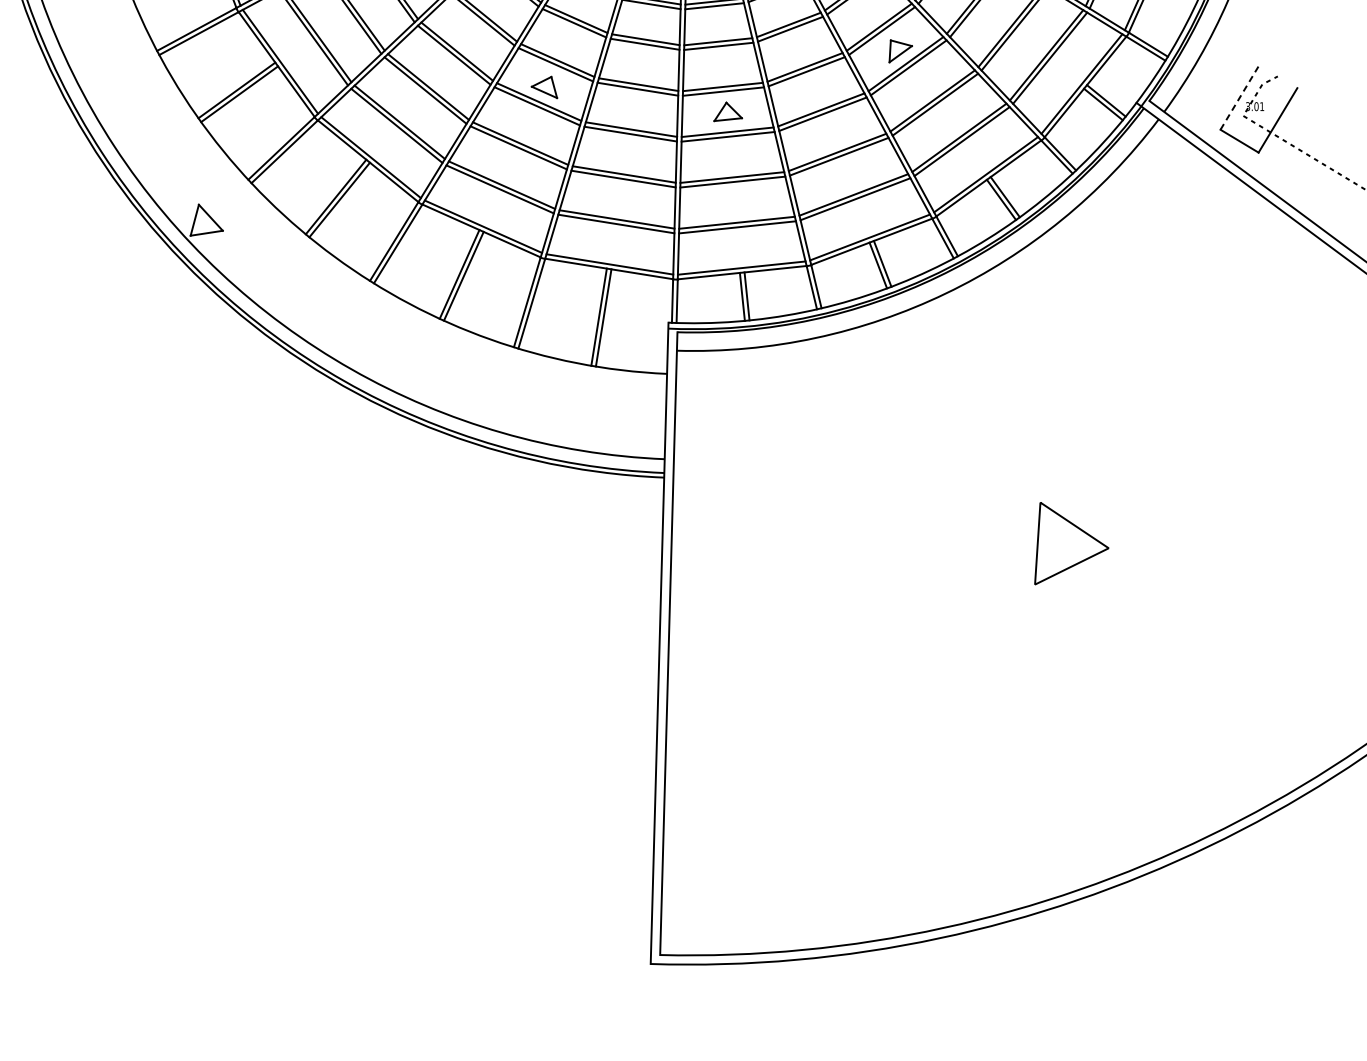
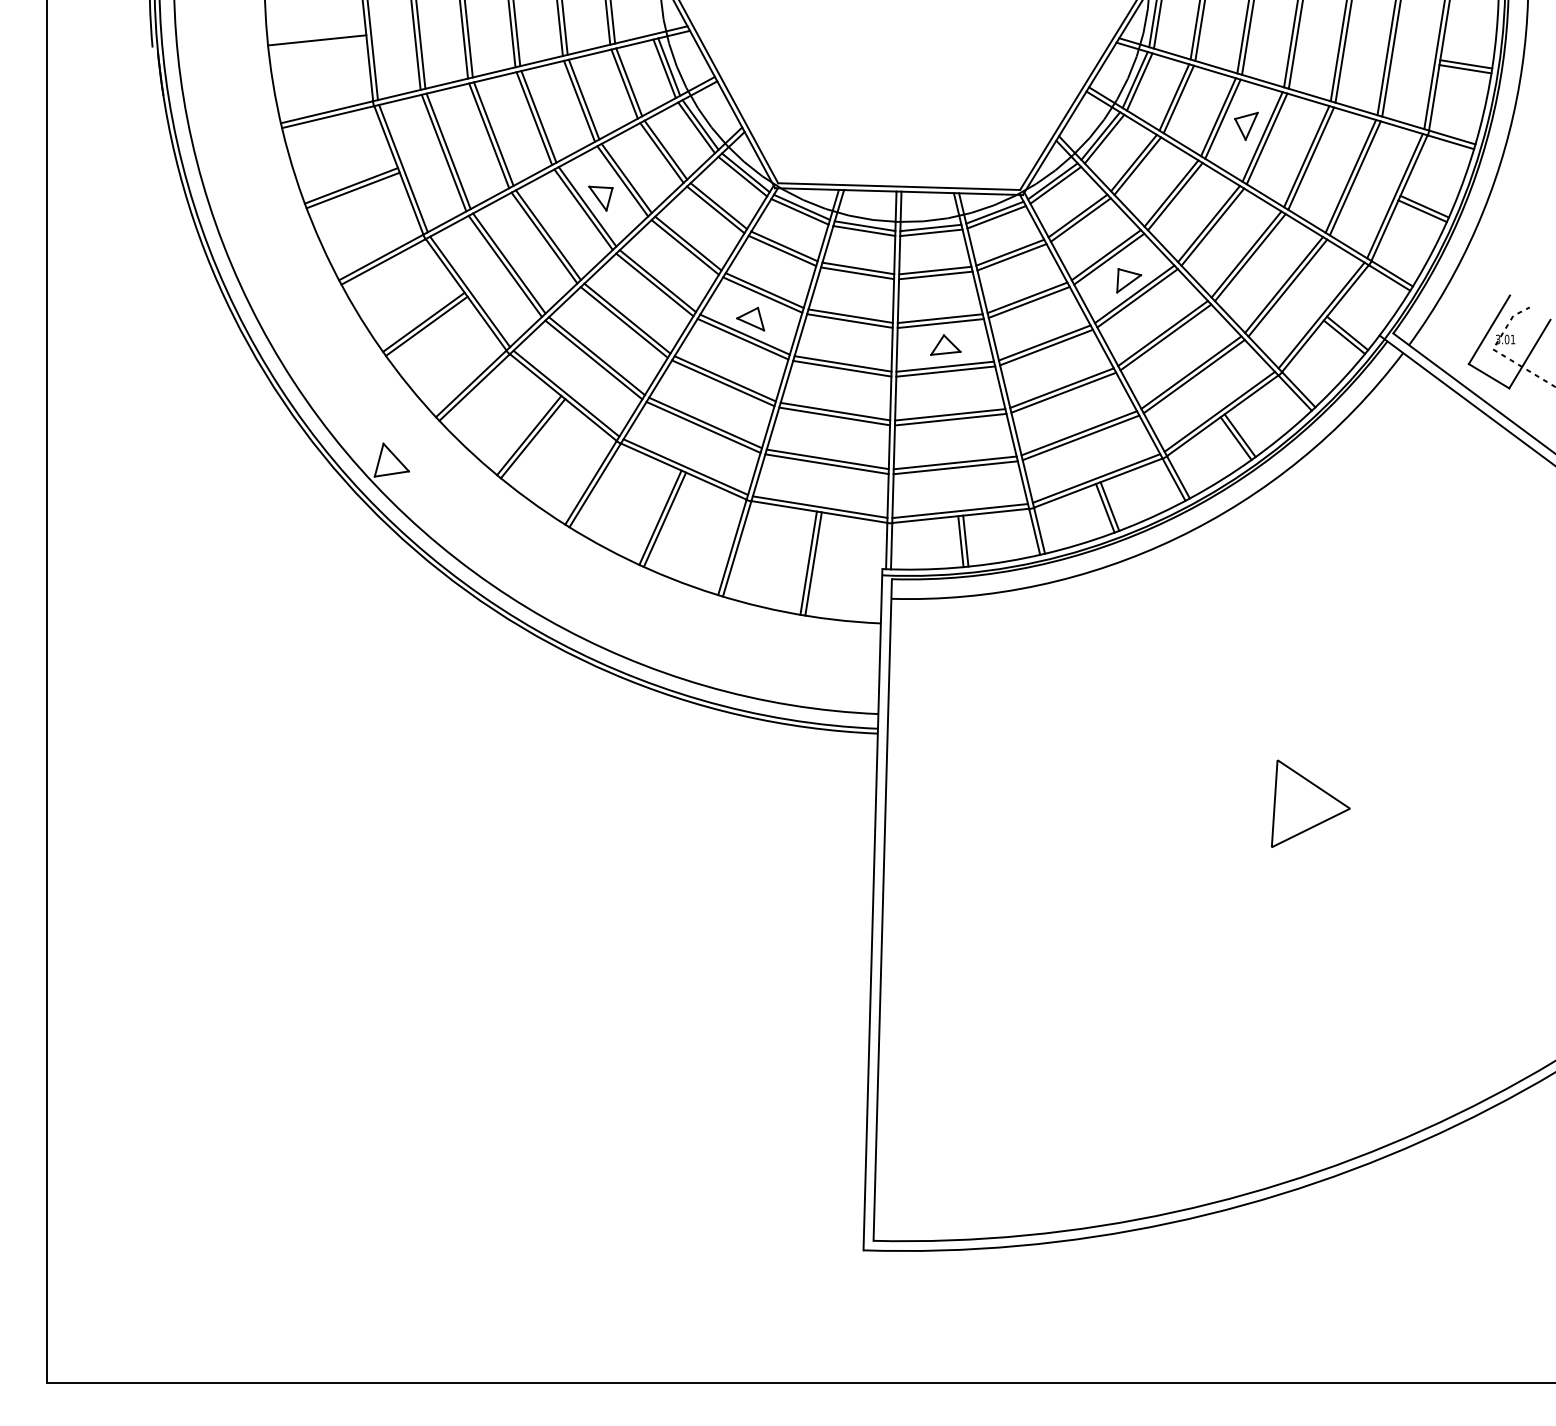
line: (1239, 97) -> (1489, 329), dashed -> solid

